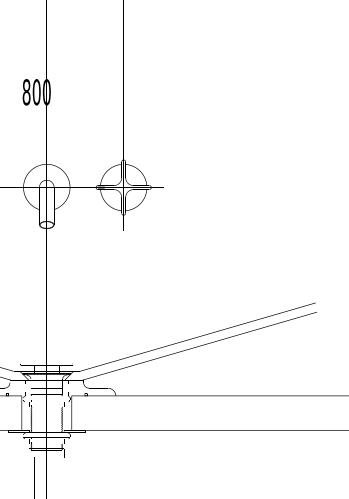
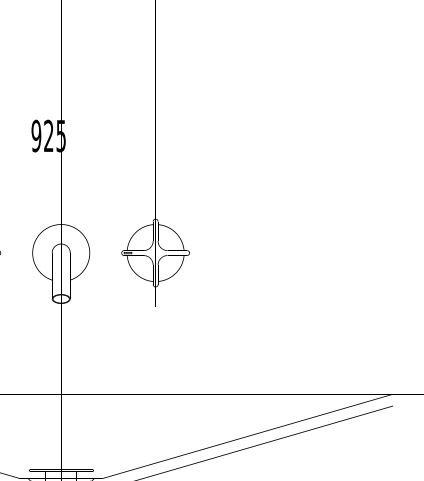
text: (36, 92) -> (48, 136), 800 -> 925

